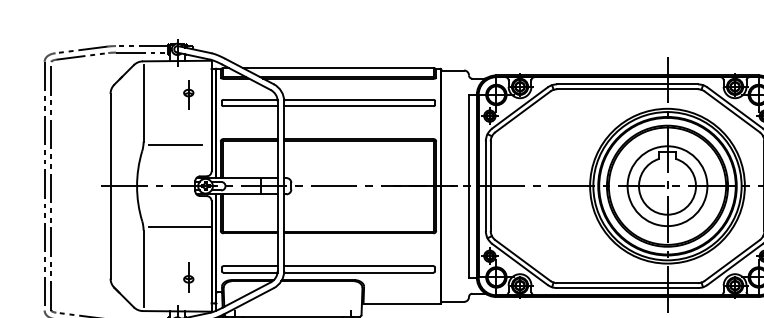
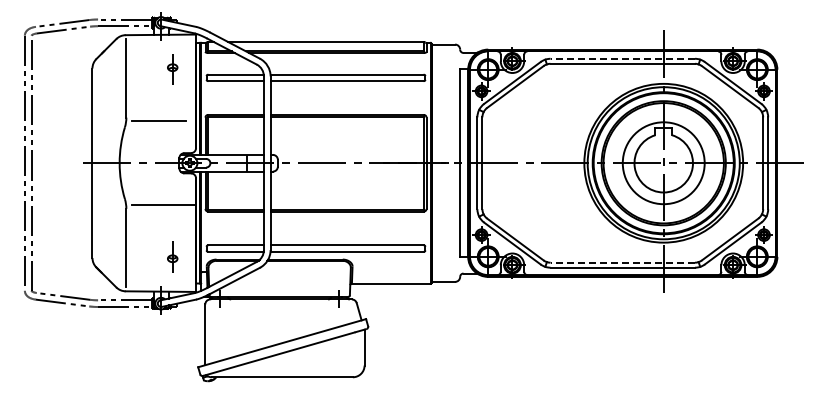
line: (627, 84) -> (622, 58), solid -> dashed
line: (627, 282) -> (622, 262), solid -> dashed

